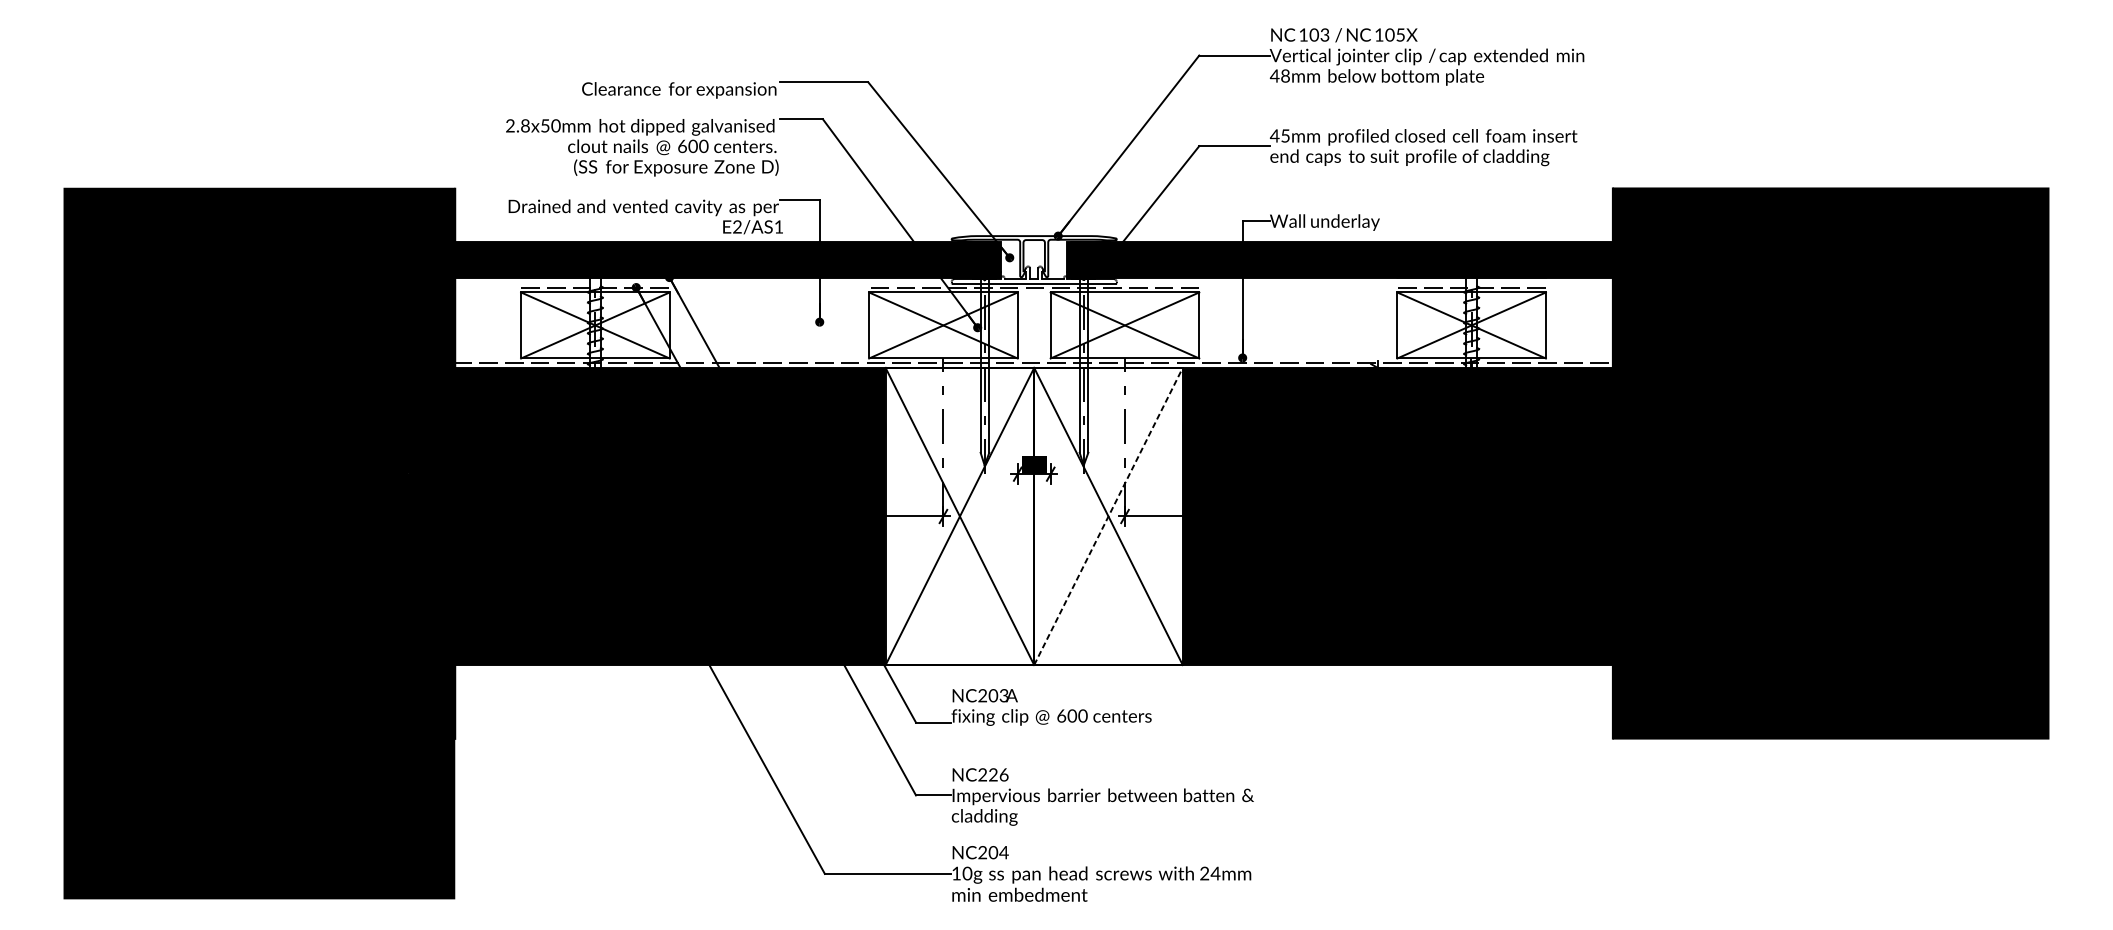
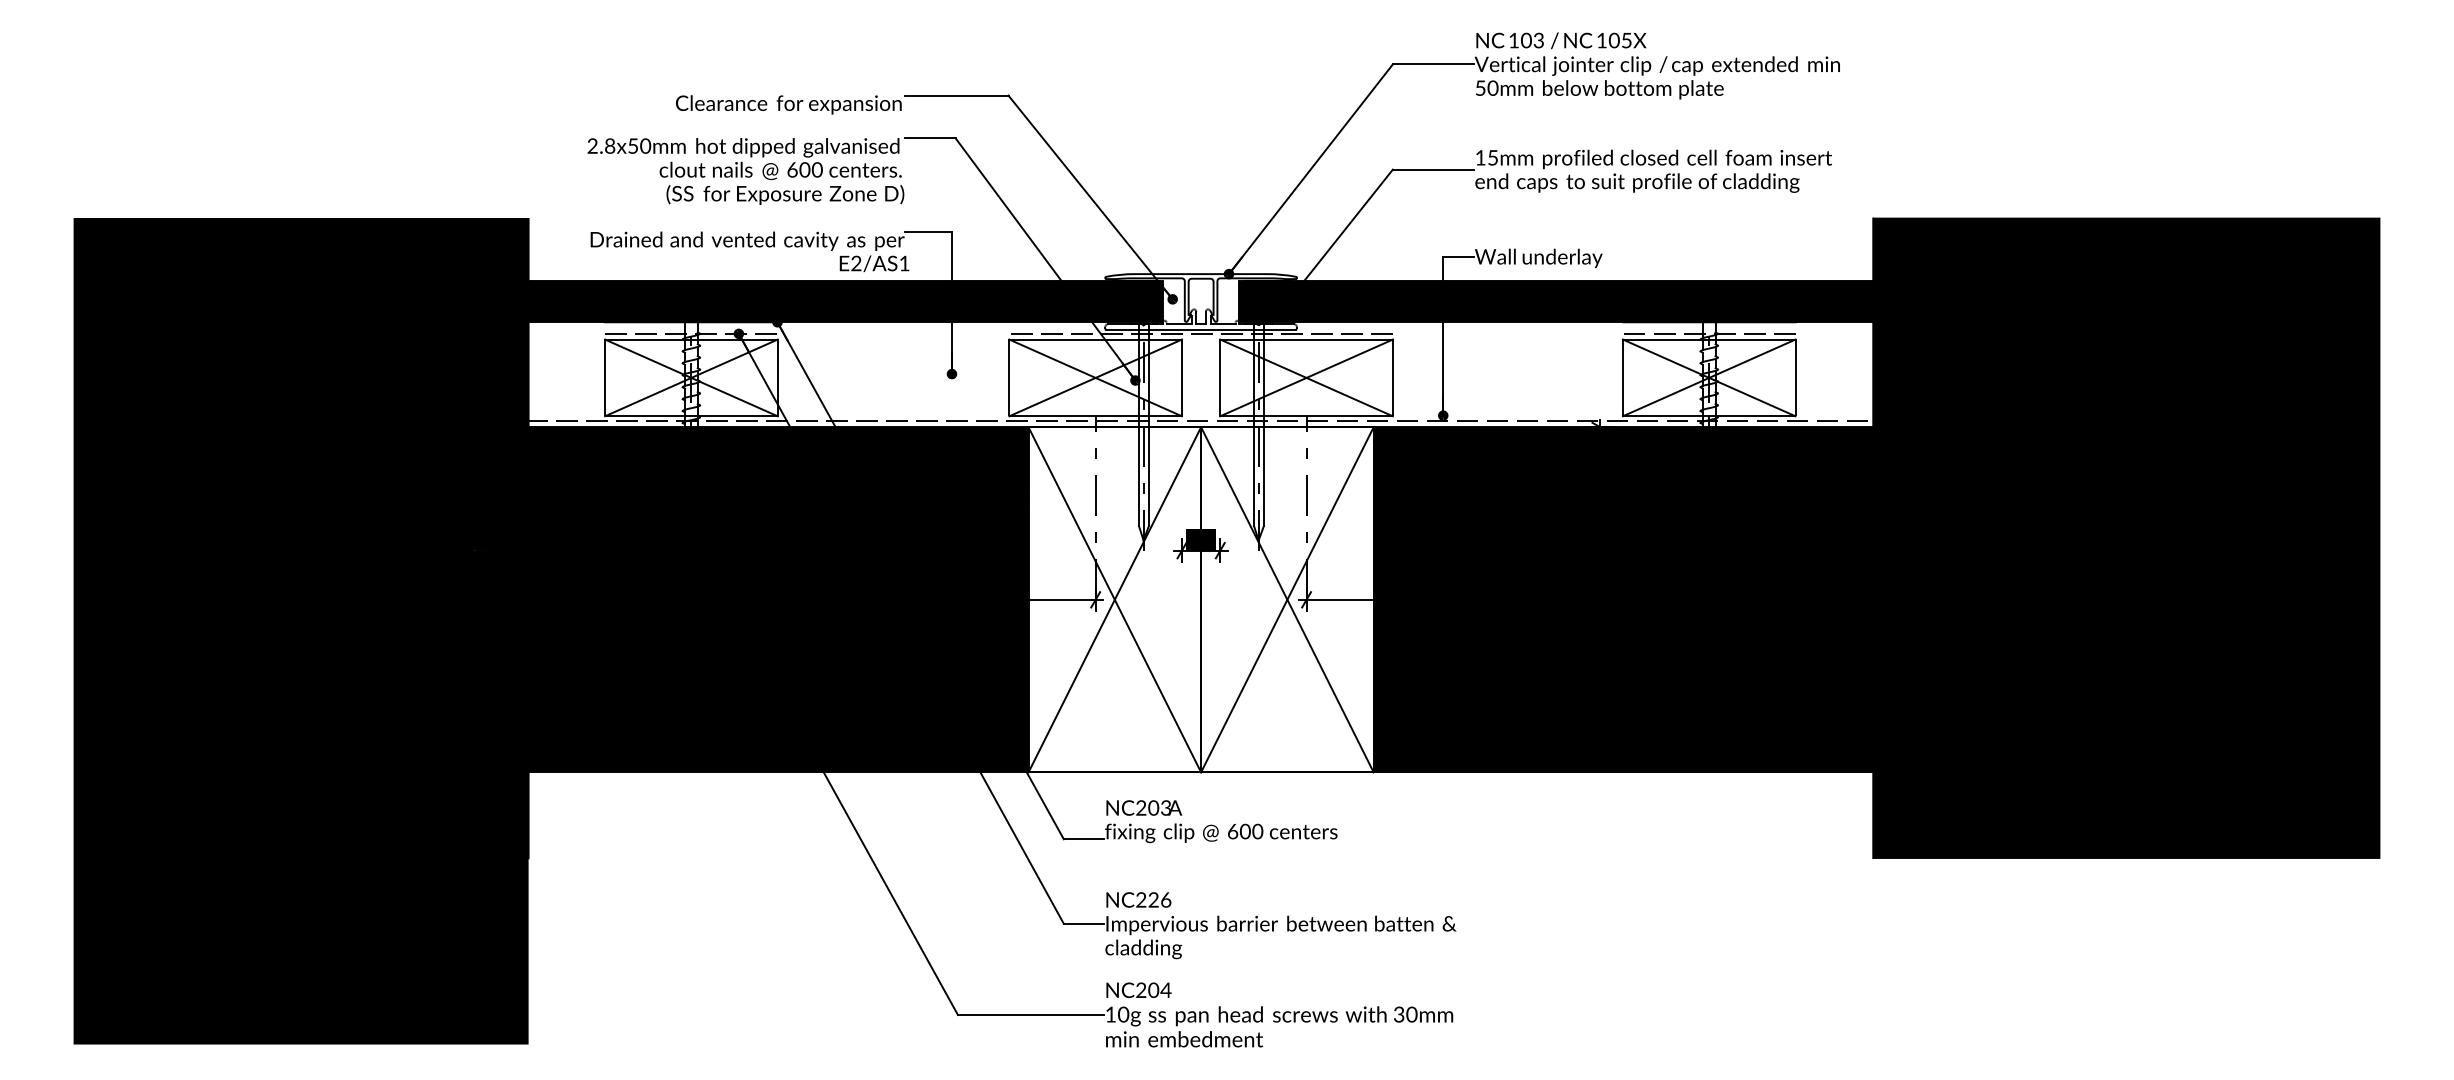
text: (1279, 75) -> (1486, 87), 48mm -> 50mm
text: (1274, 135) -> (1480, 157), 45mm -> 15mm
line: (1108, 516) -> (1287, 599), dashed -> solid
text: (1210, 873) -> (1405, 1014), 24mm -> 30mm

